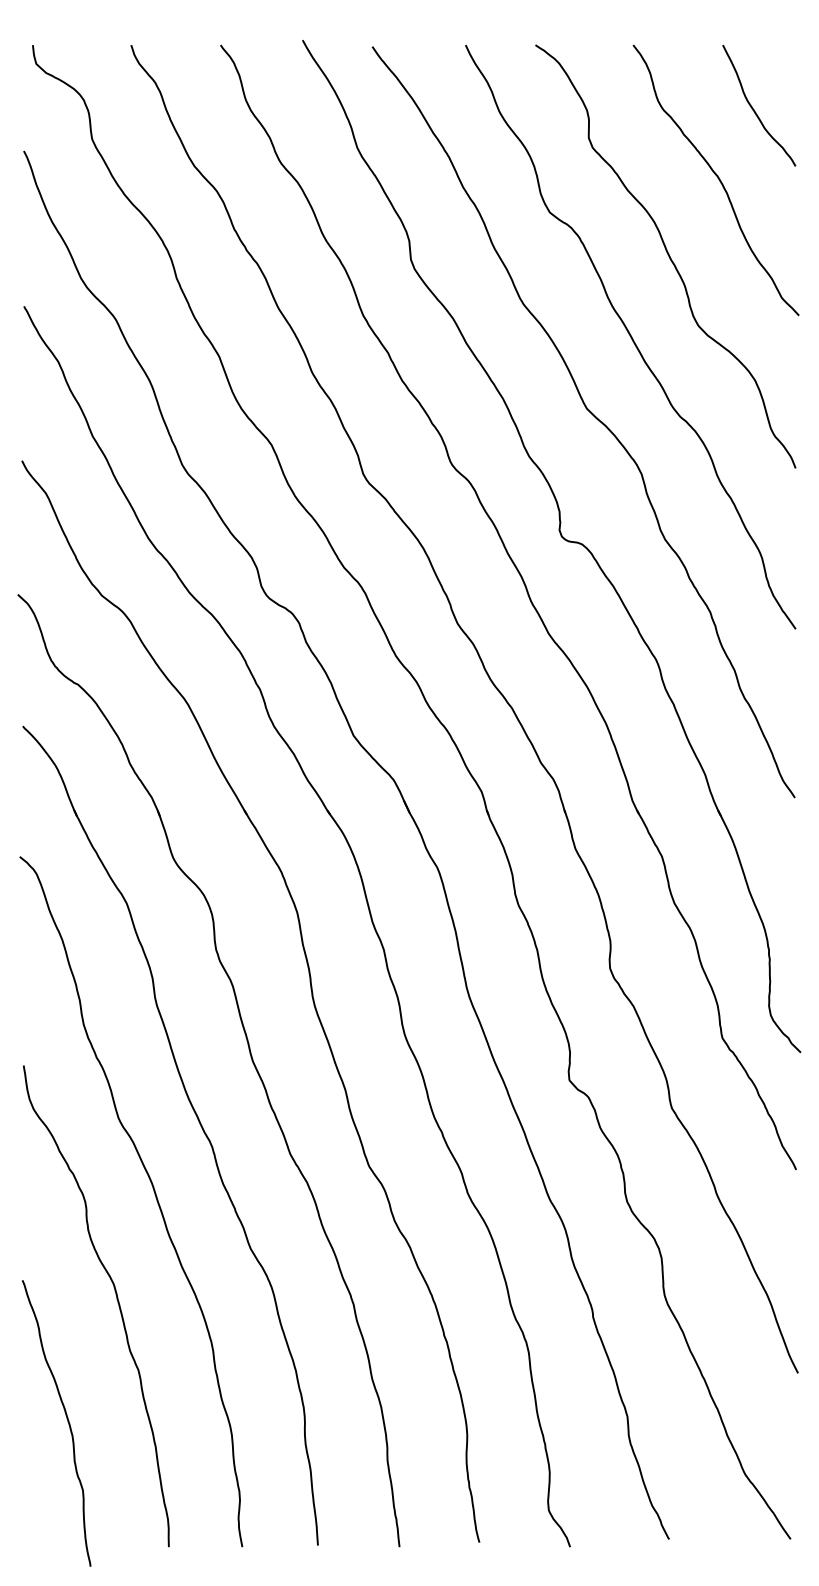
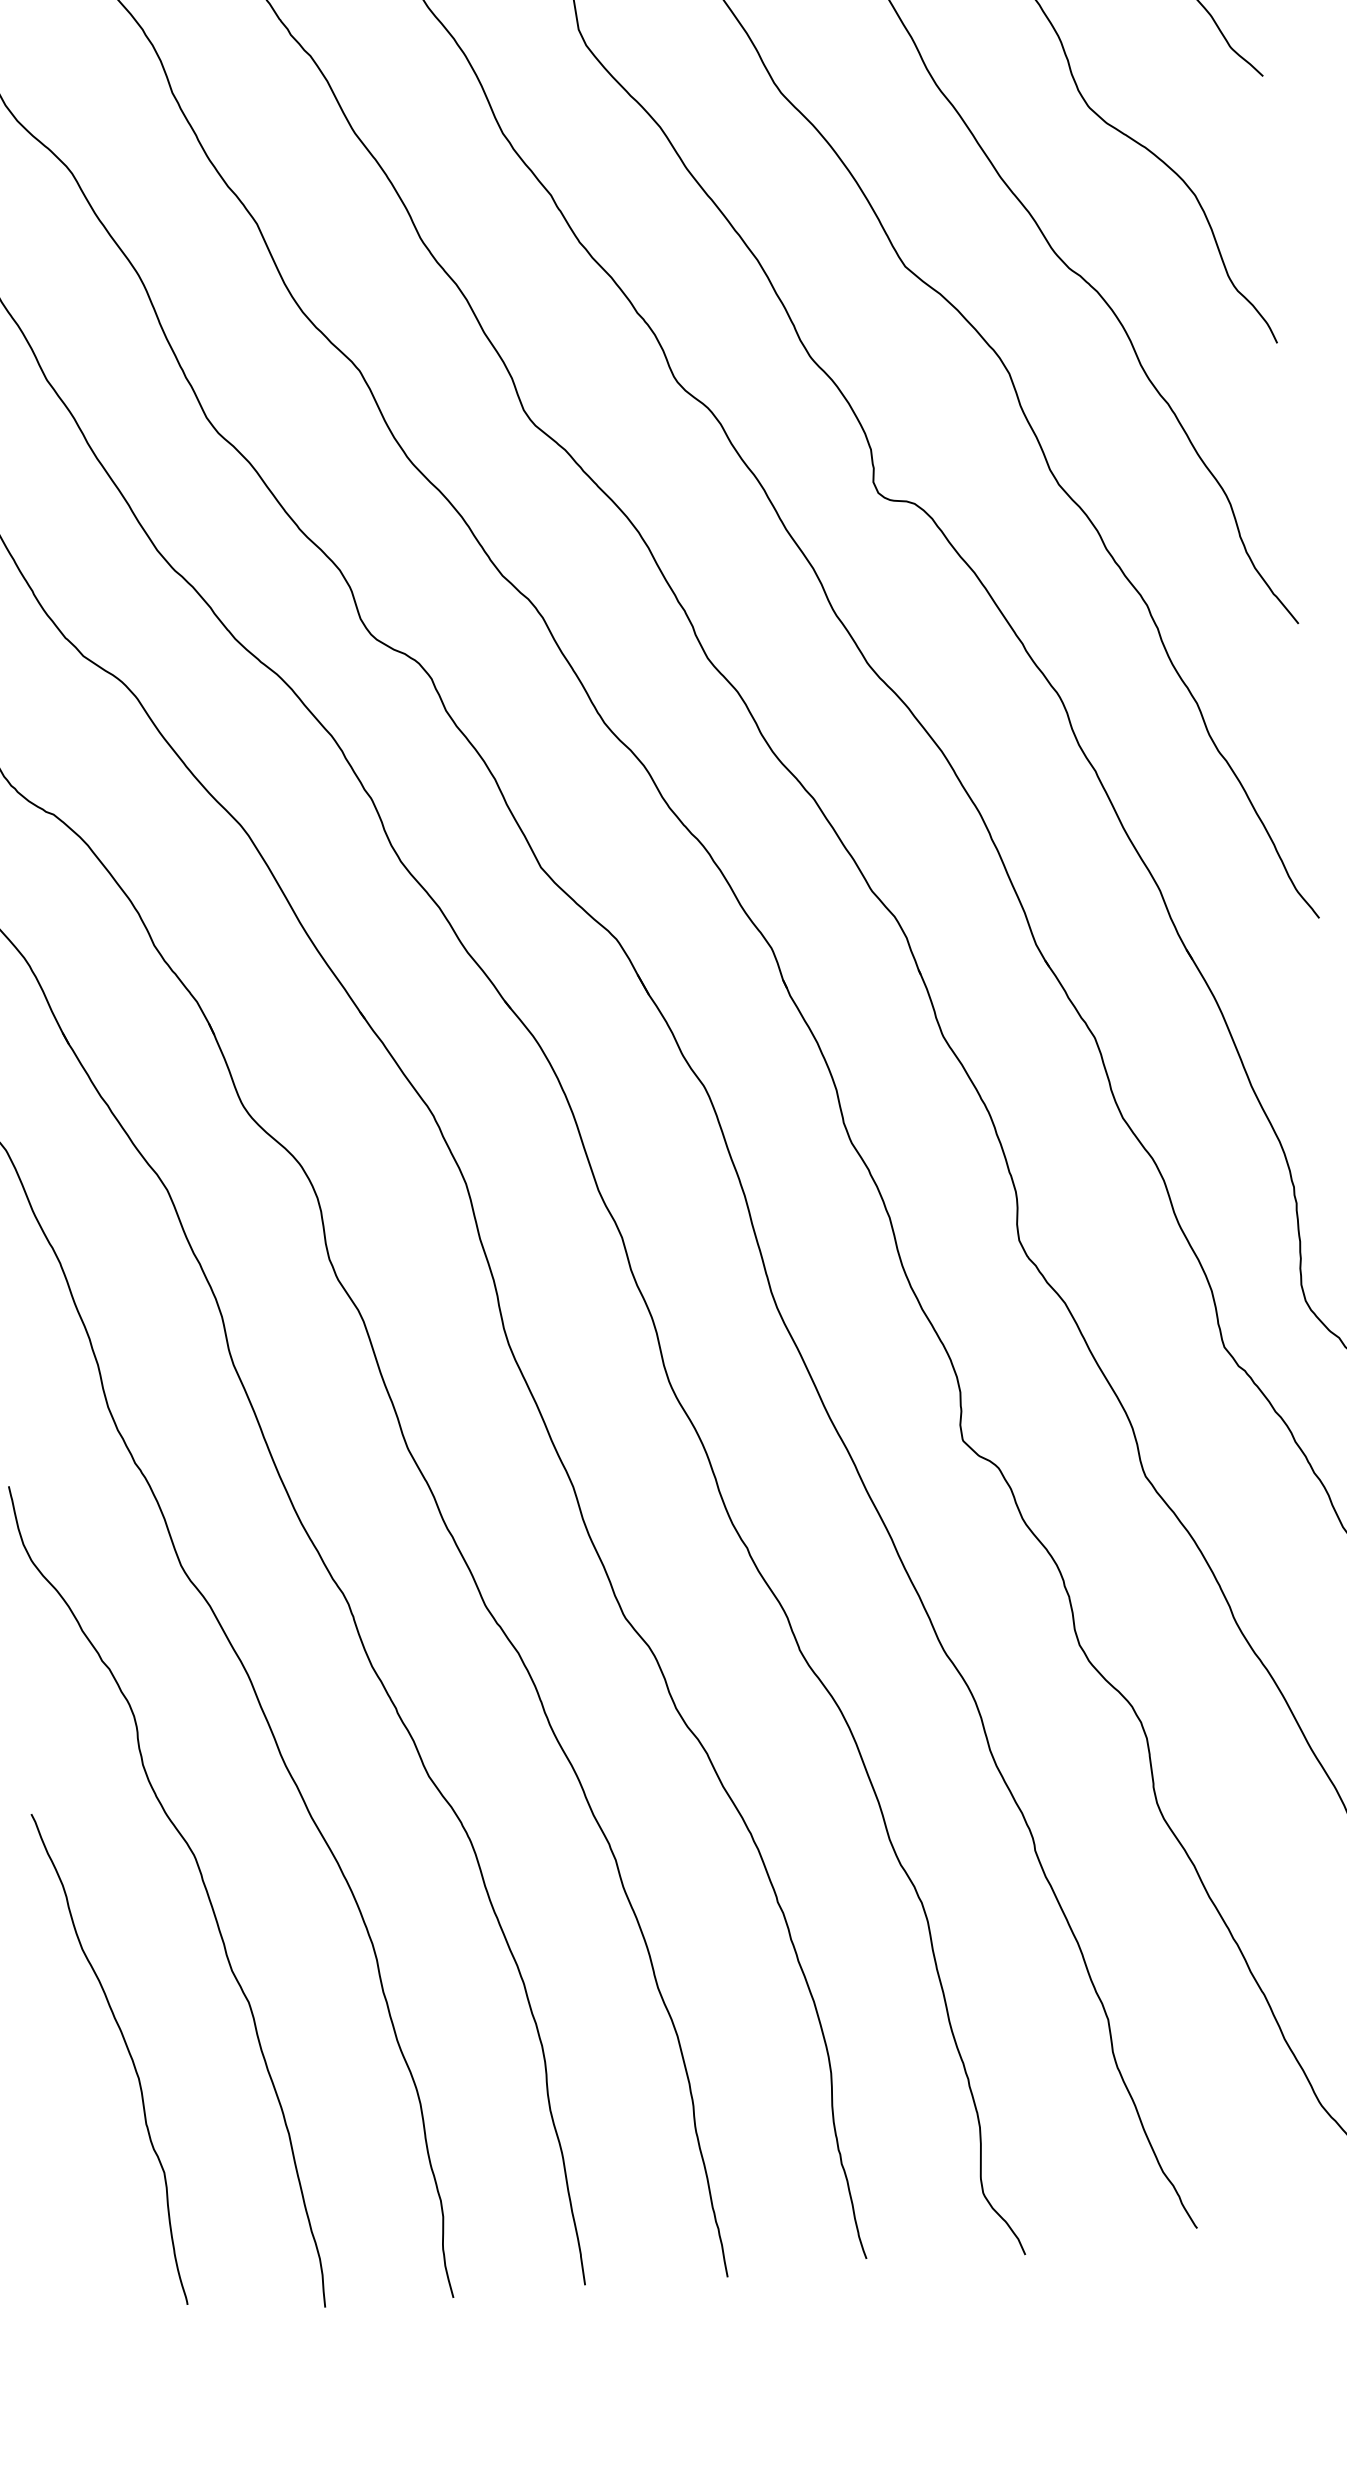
curve: (67, 1422) -> (128, 2056), moved

